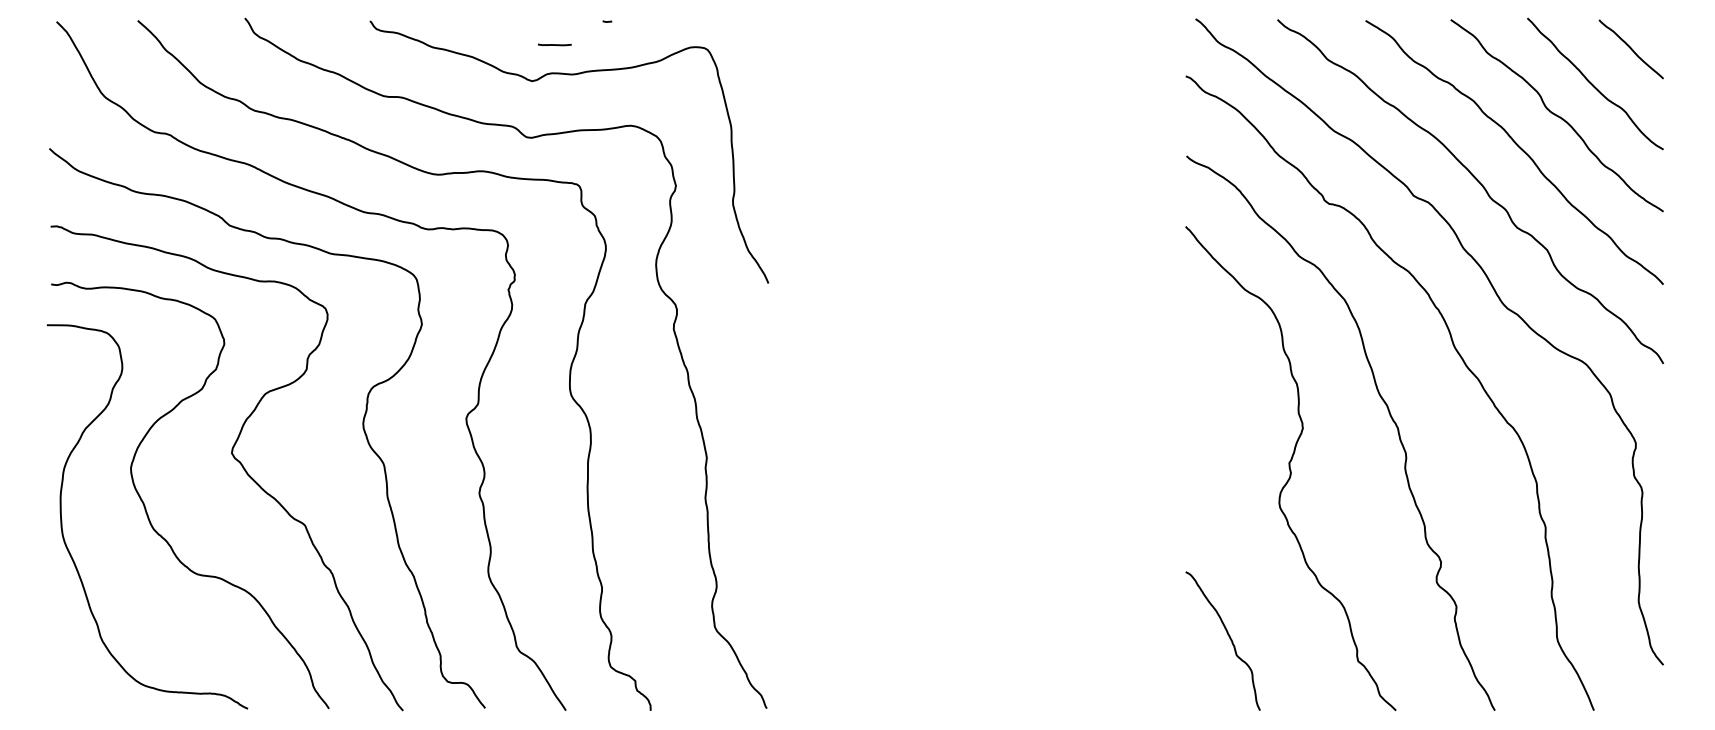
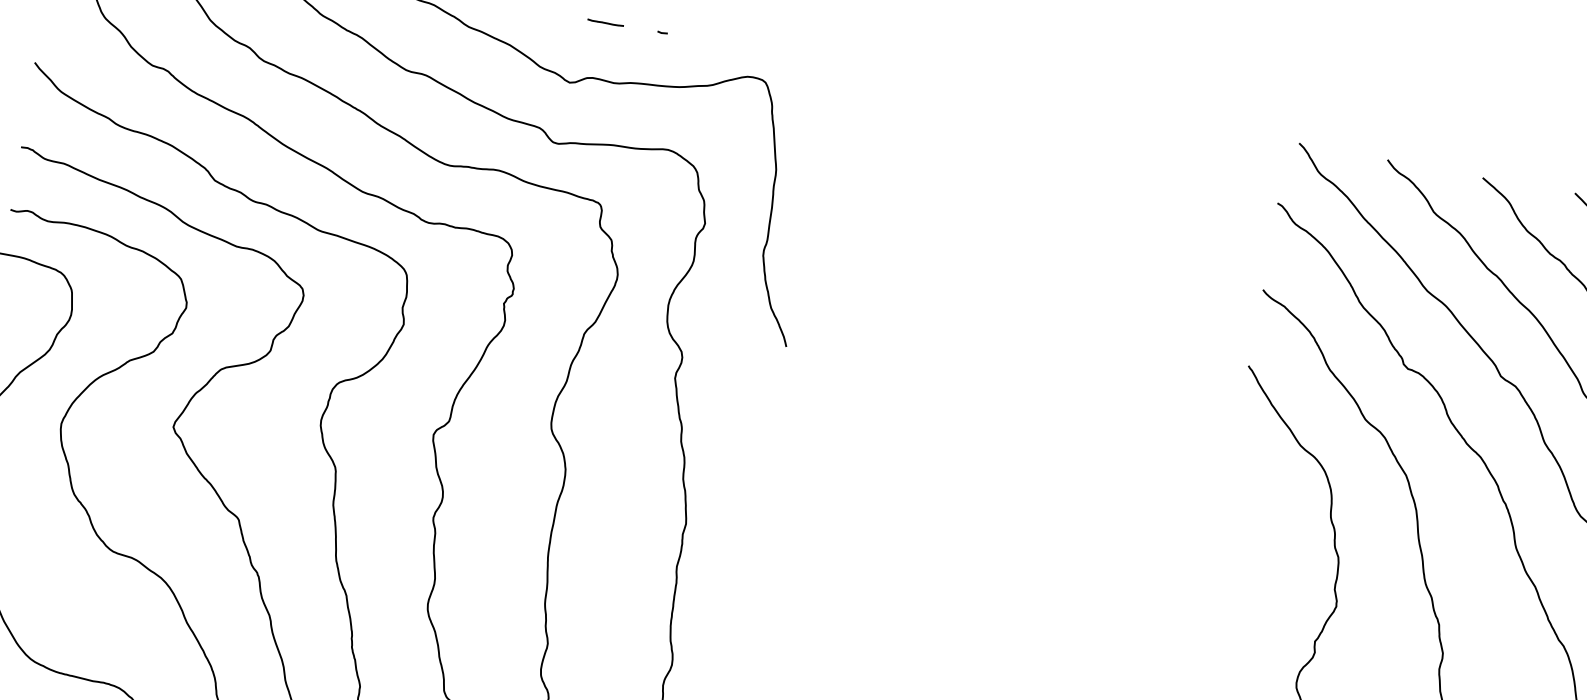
line: (554, 44) -> (605, 22), moved

